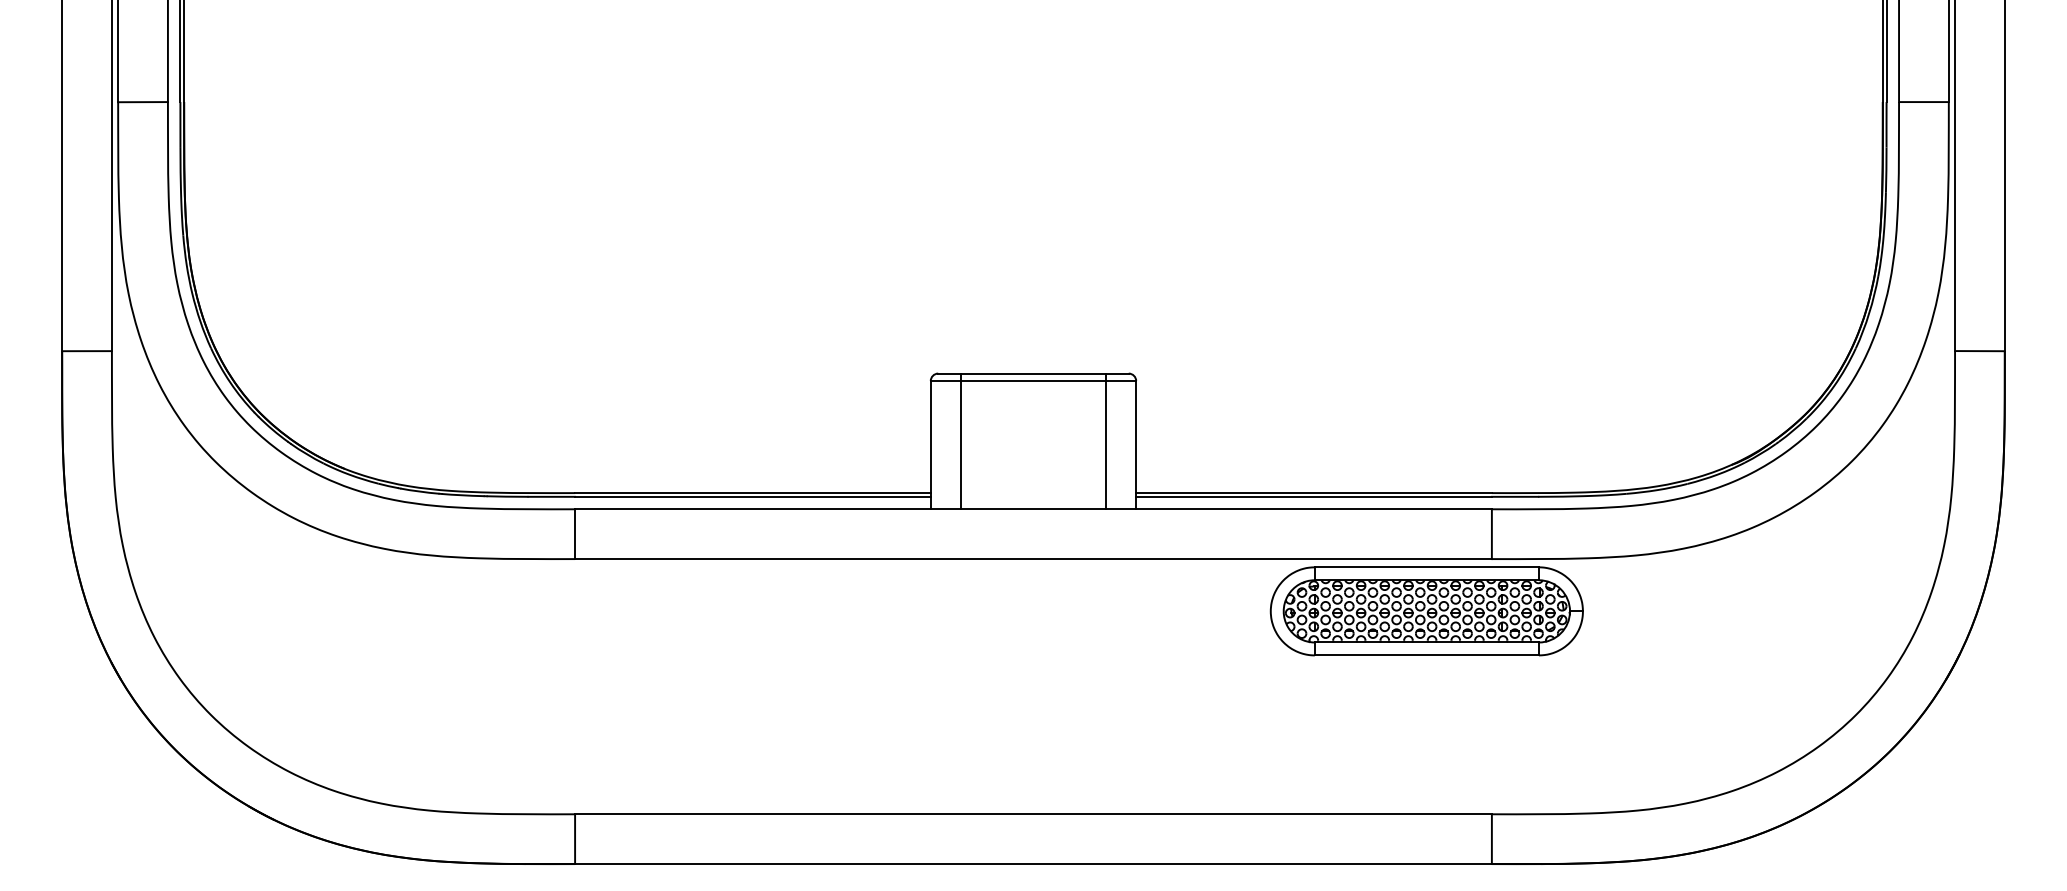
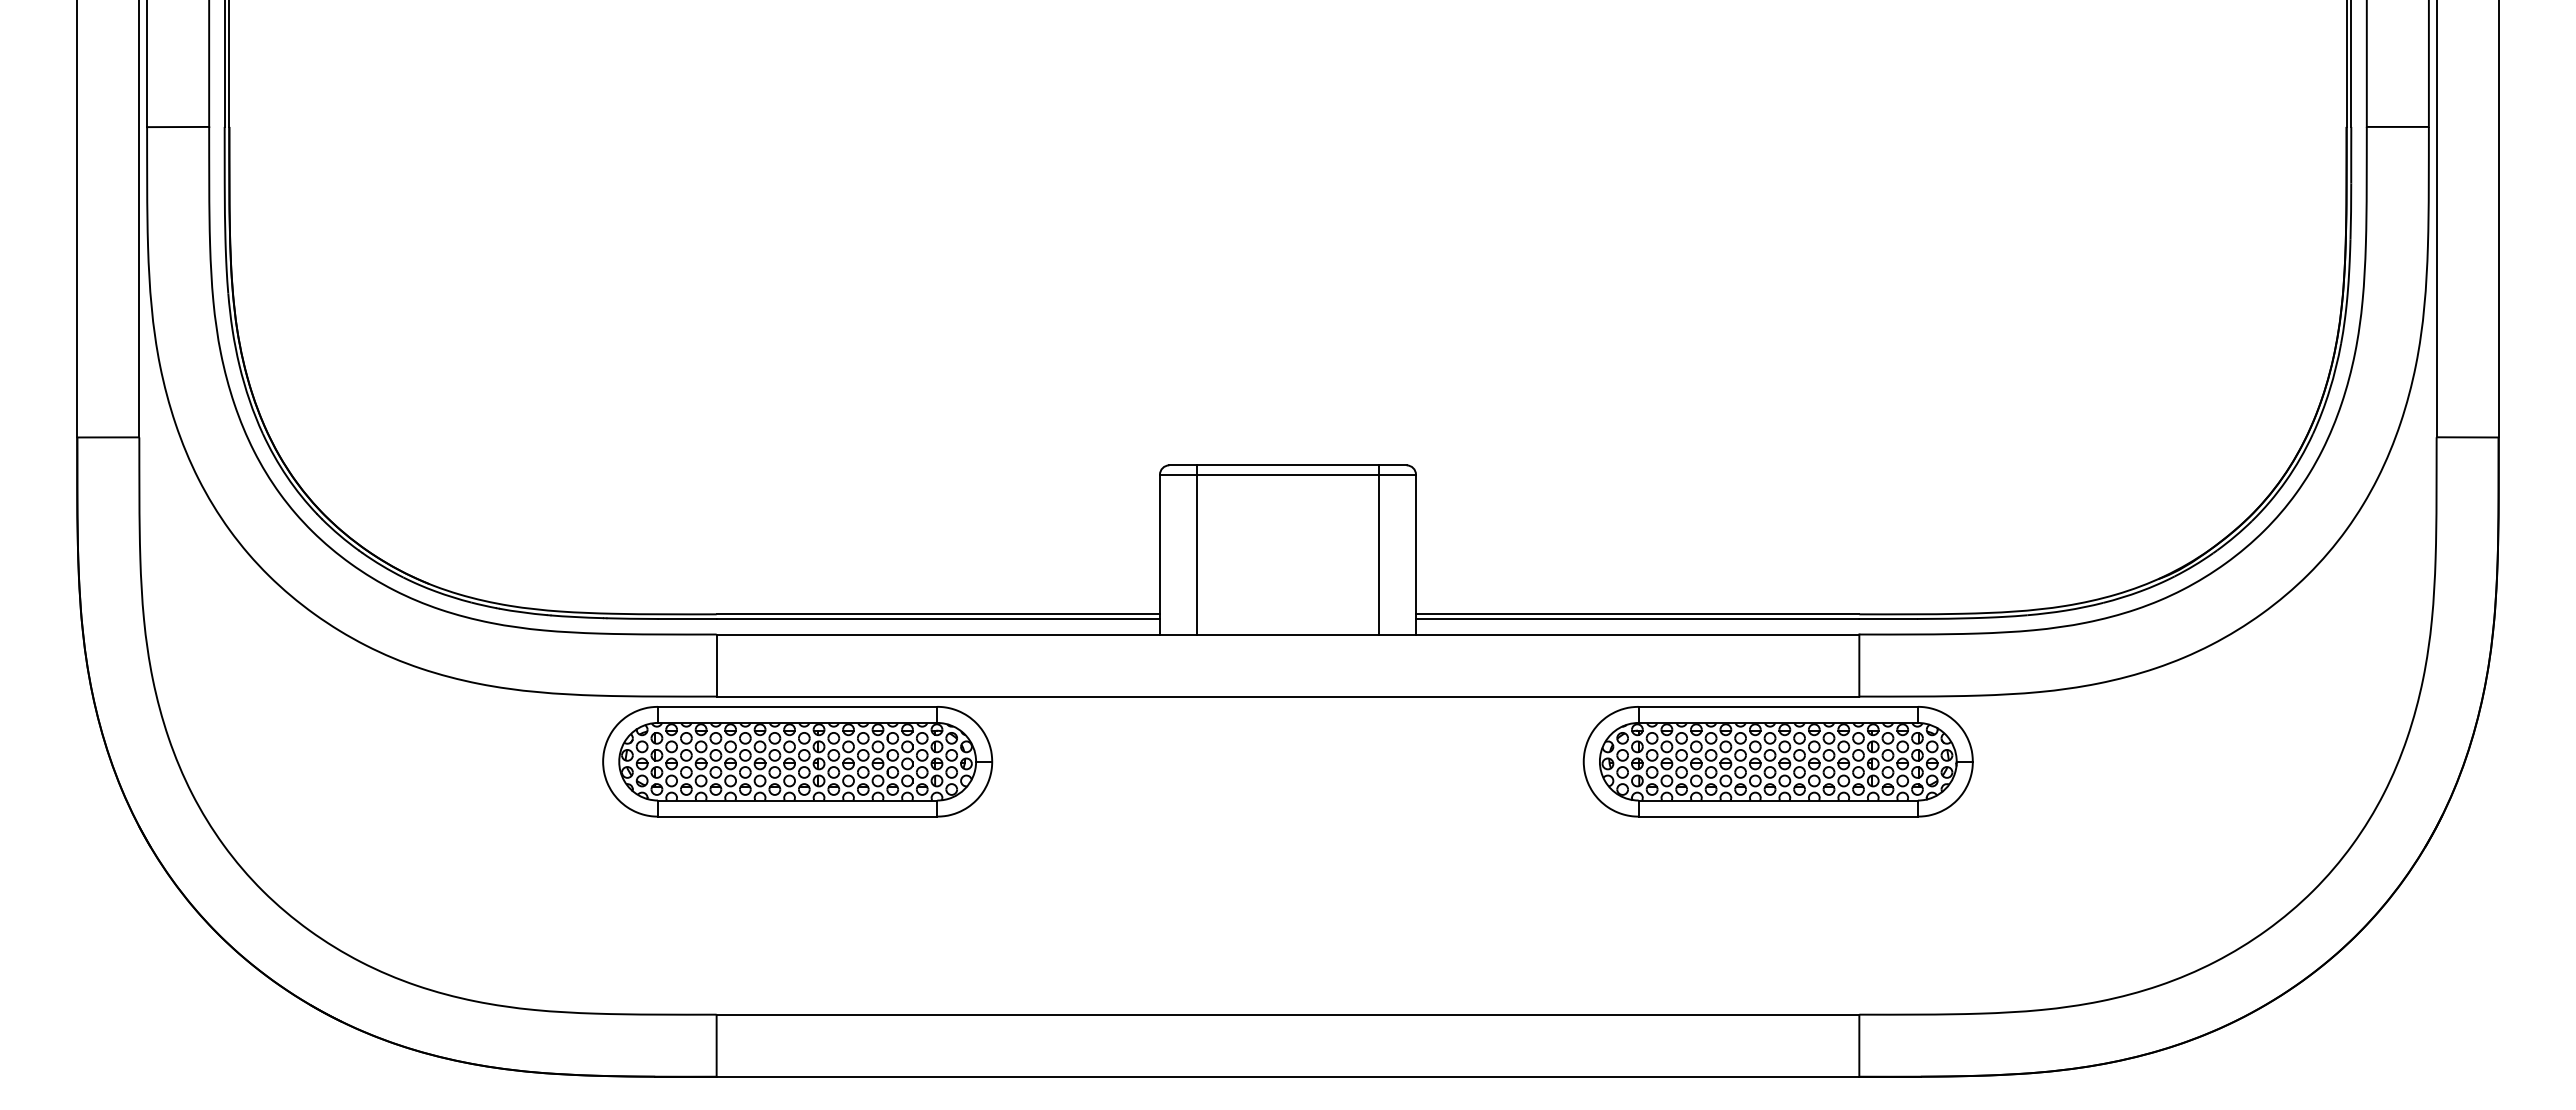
part: (639, 611) -> (797, 761), added

